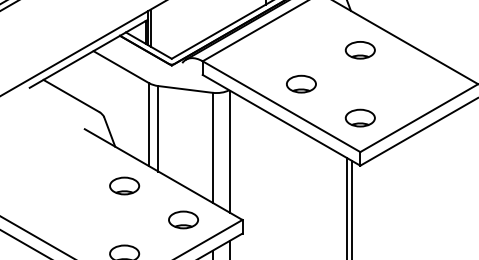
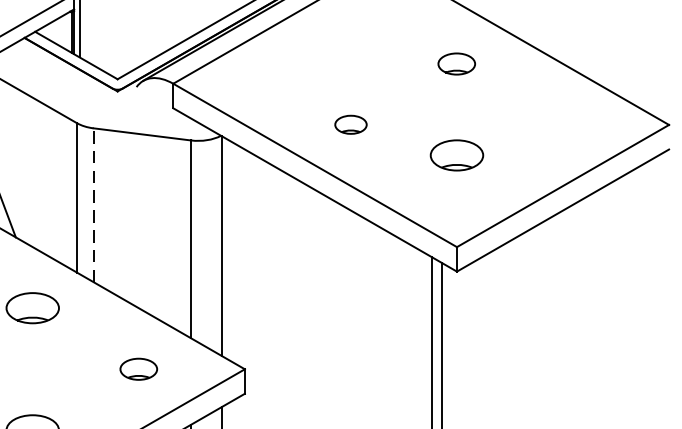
part: (359, 50) -> (455, 64), size x0.7
part: (301, 83) -> (351, 123), size x0.6
part: (359, 117) -> (455, 154), moved
line: (158, 128) -> (93, 204), solid -> dashed
part: (183, 219) -> (138, 368), size x0.7

